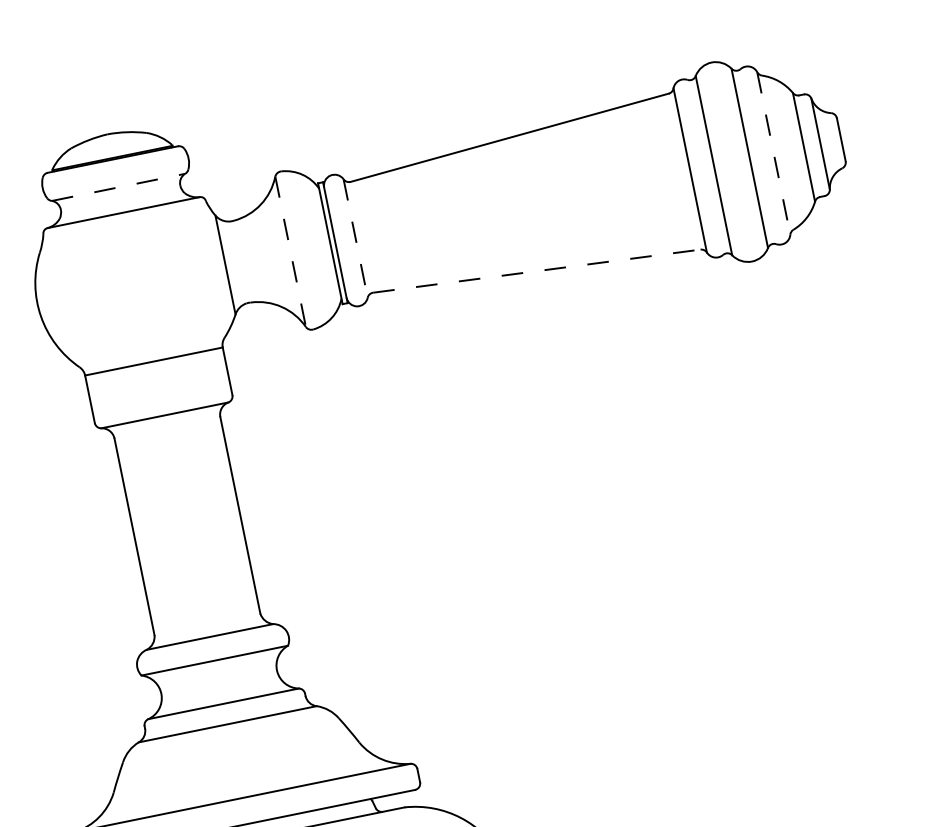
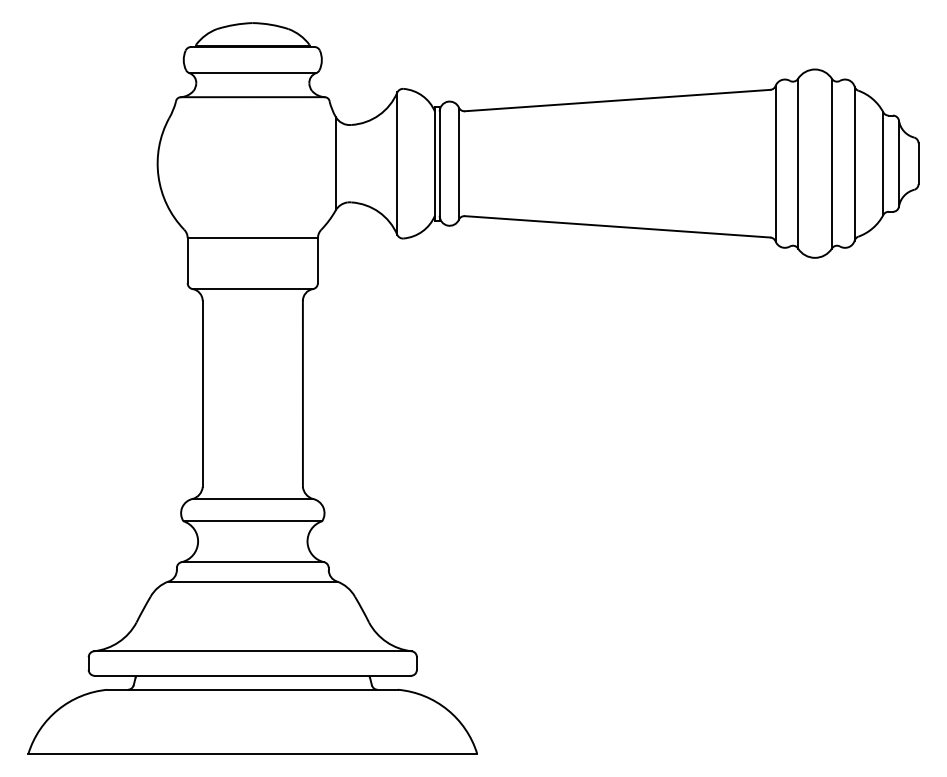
line: (773, 153) -> (854, 163), dashed -> solid
line: (118, 187) -> (252, 73), dashed -> solid
line: (355, 239) -> (458, 164), dashed -> solid
line: (290, 252) -> (397, 164), dashed -> solid
line: (537, 270) -> (618, 226), dashed -> solid

